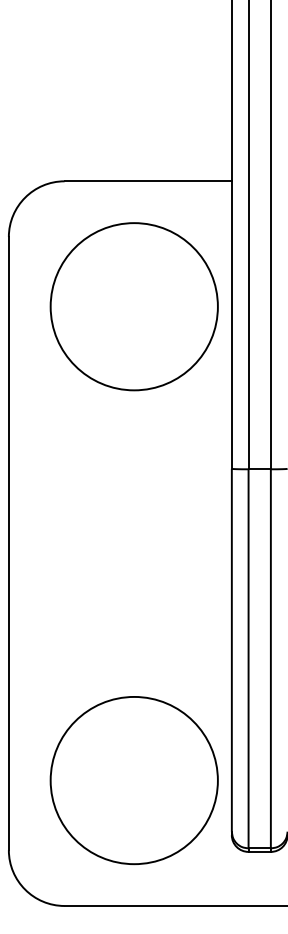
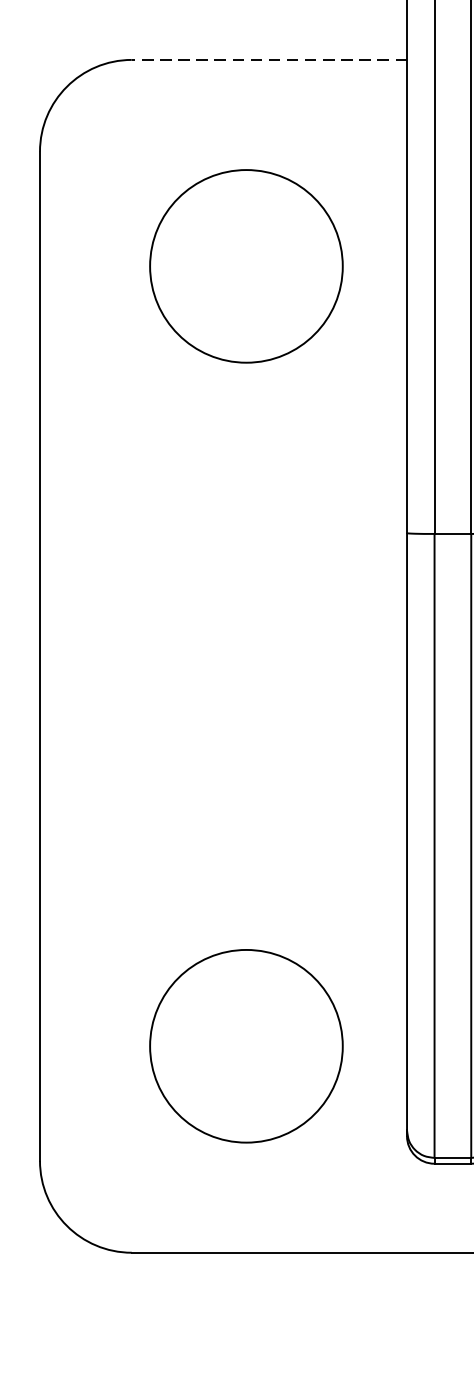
line: (148, 181) -> (269, 60), solid -> dashed
circle: (133, 306) -> (245, 265), size x0.7
circle: (133, 780) -> (245, 1046), size x0.7

